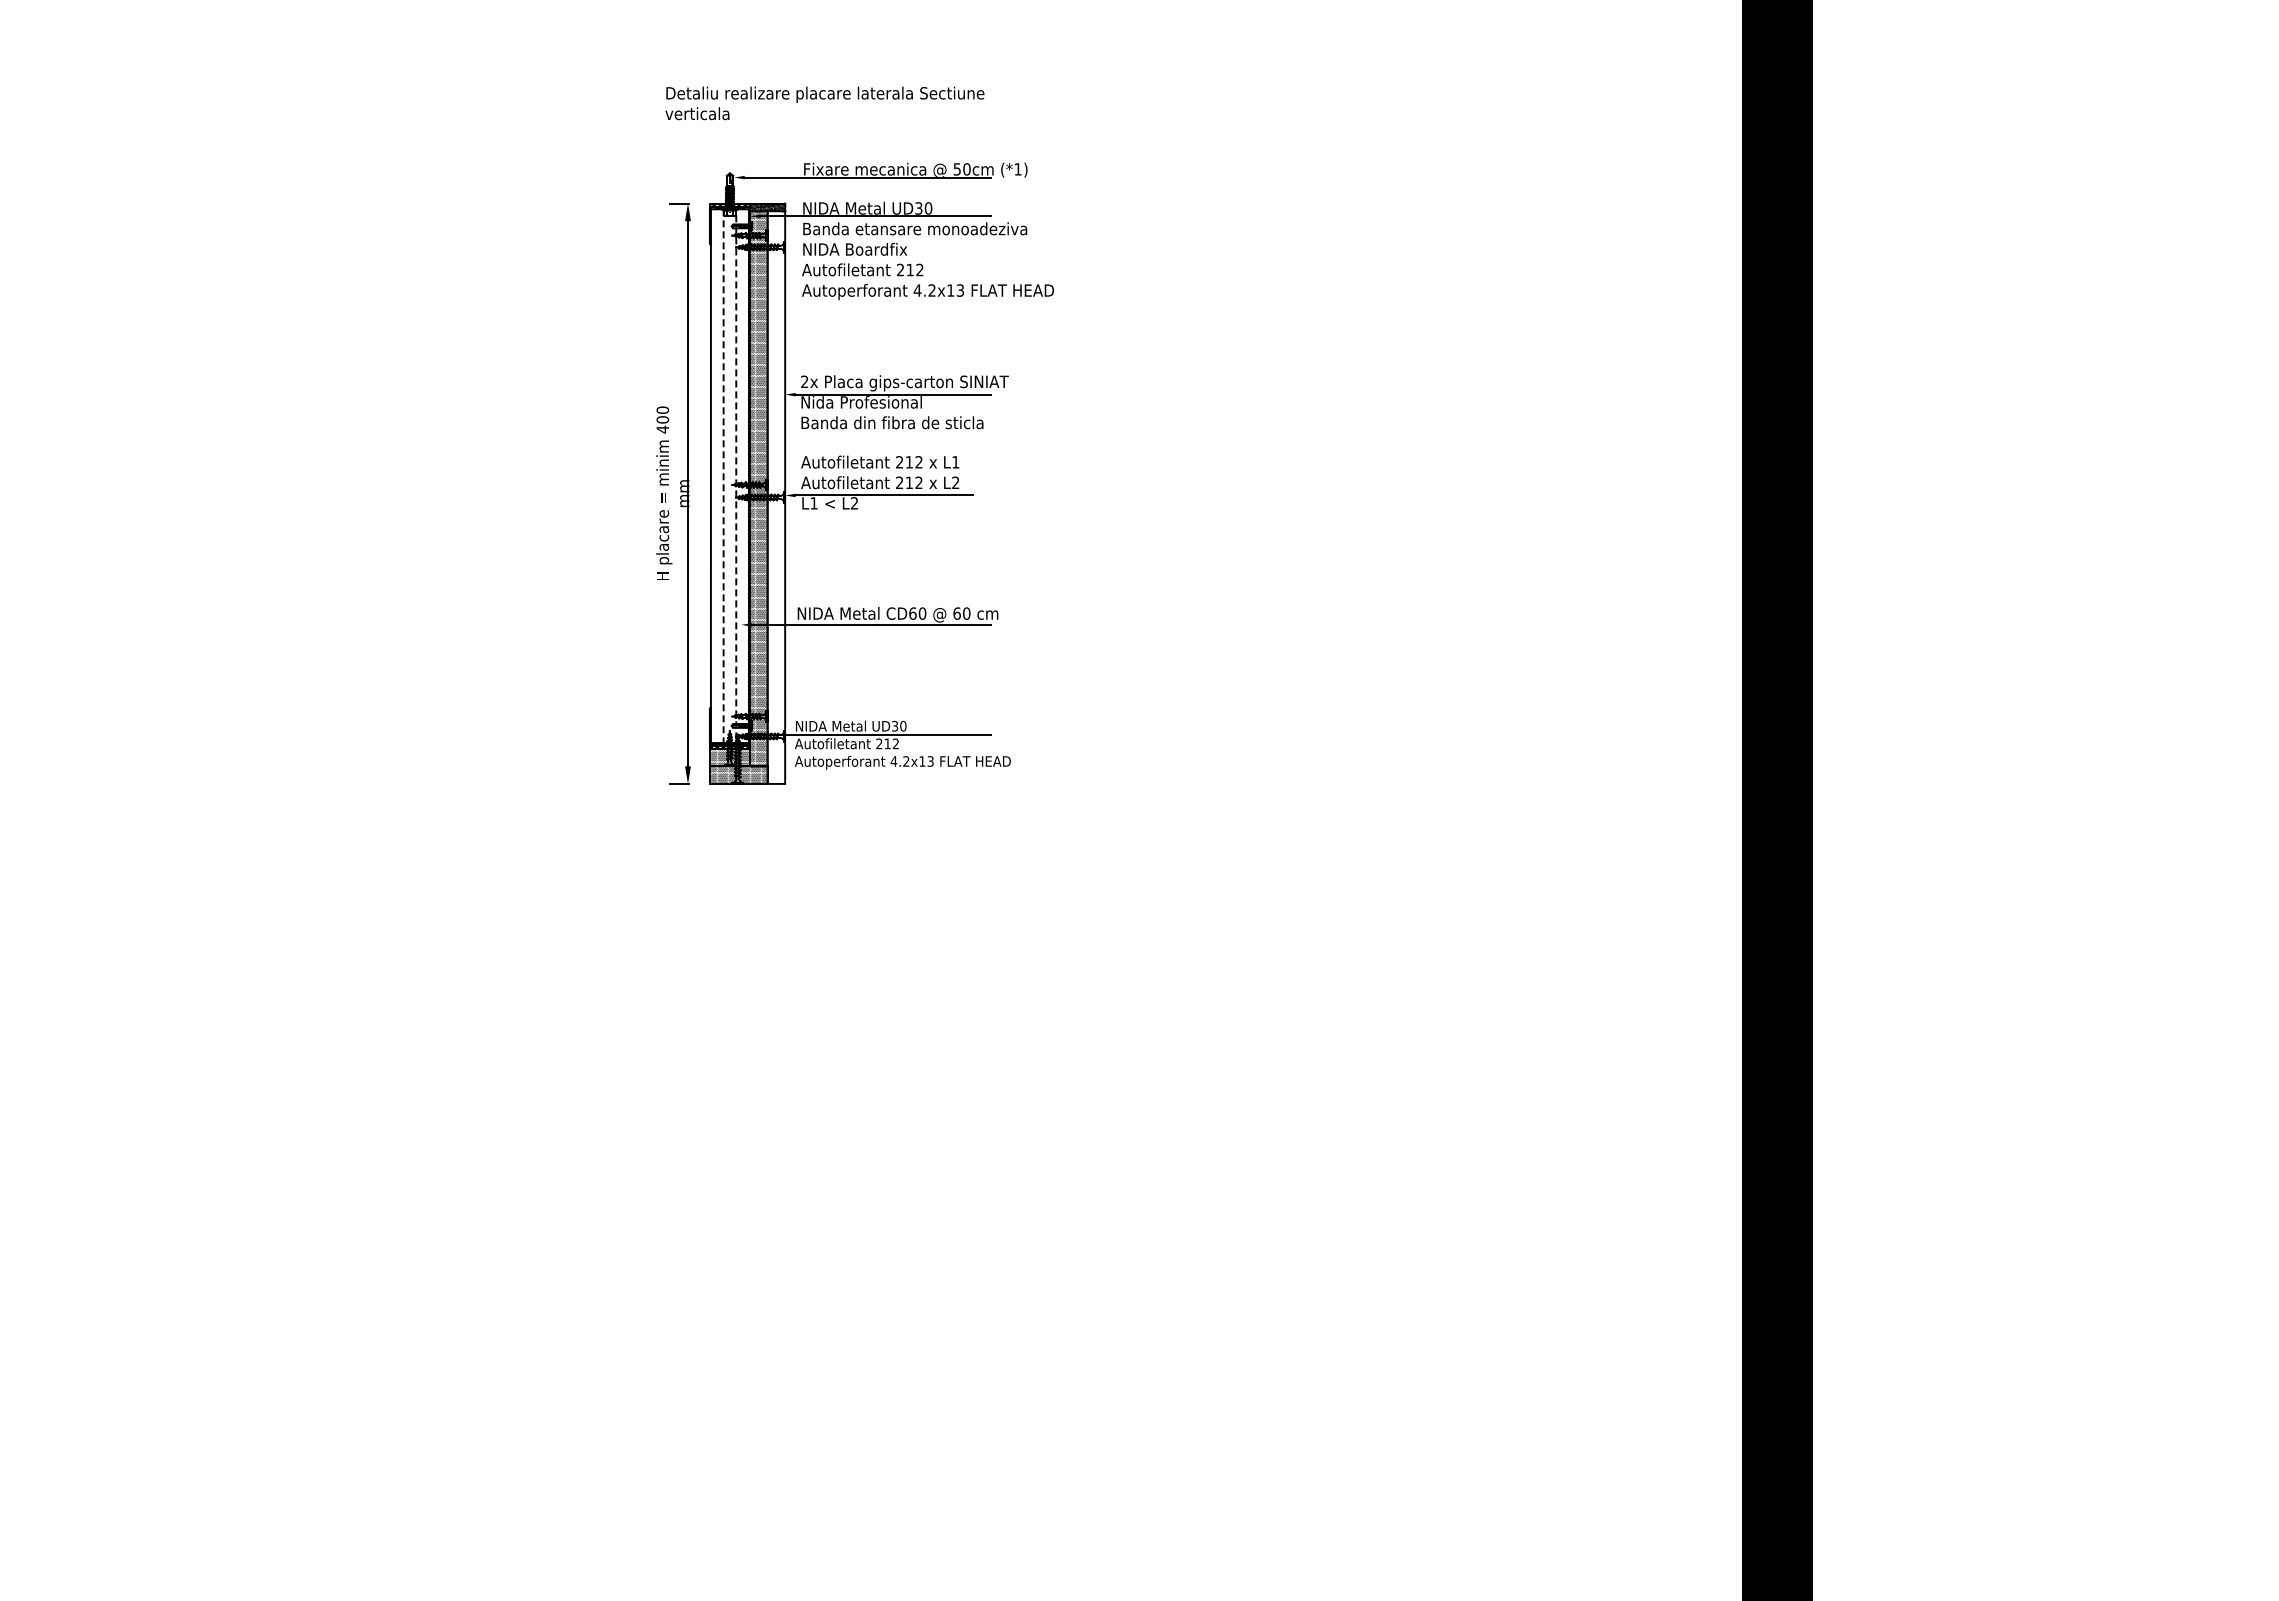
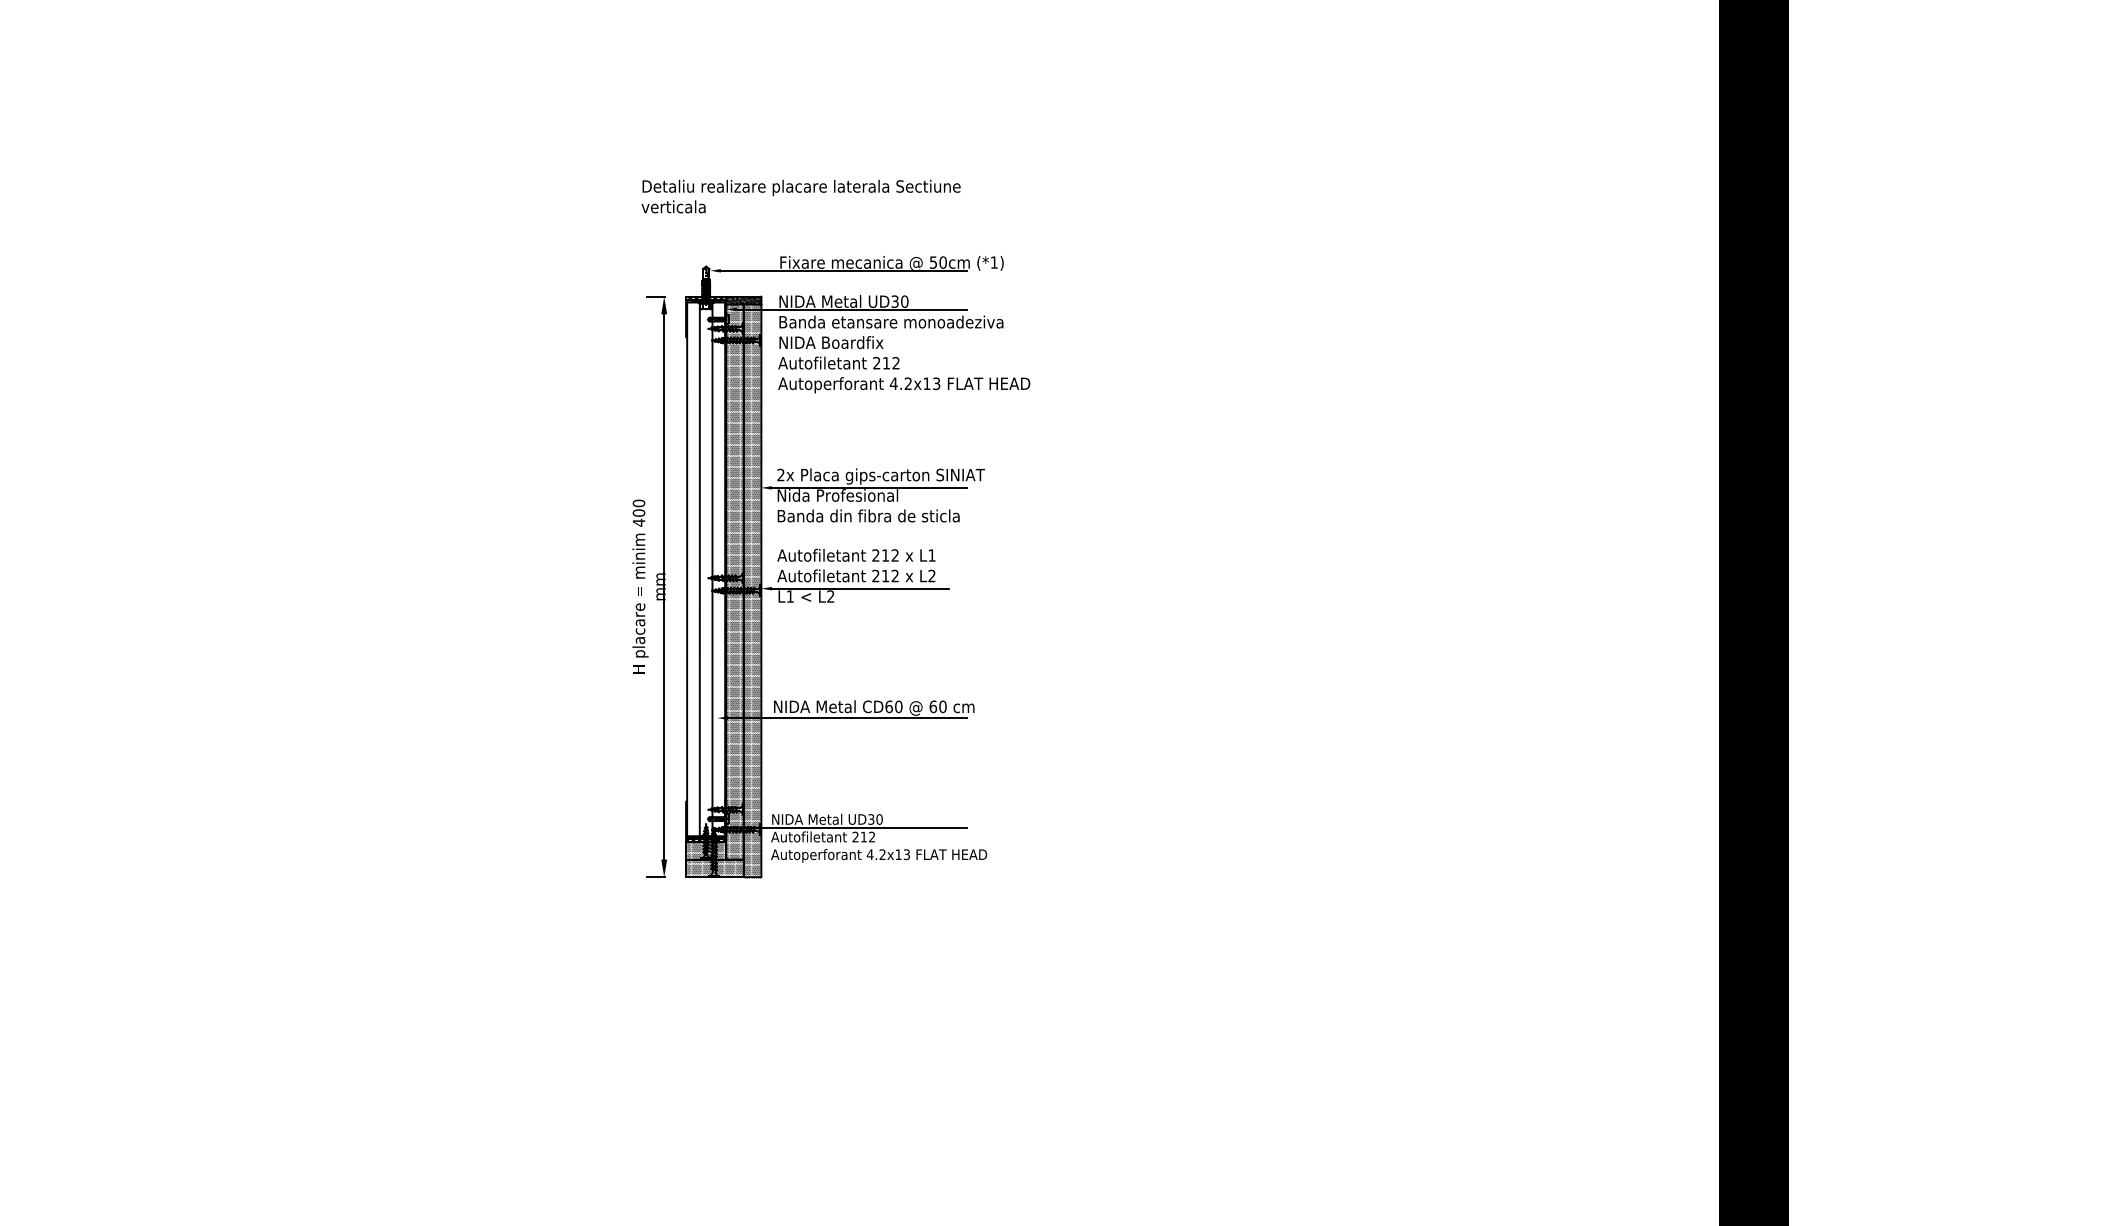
hatch: (775, 497) -> (751, 590), added
line: (730, 743) -> (706, 836), dashed -> solid

